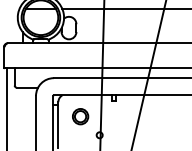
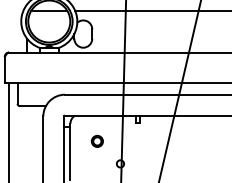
part: (80, 116) -> (97, 141), size x0.6

